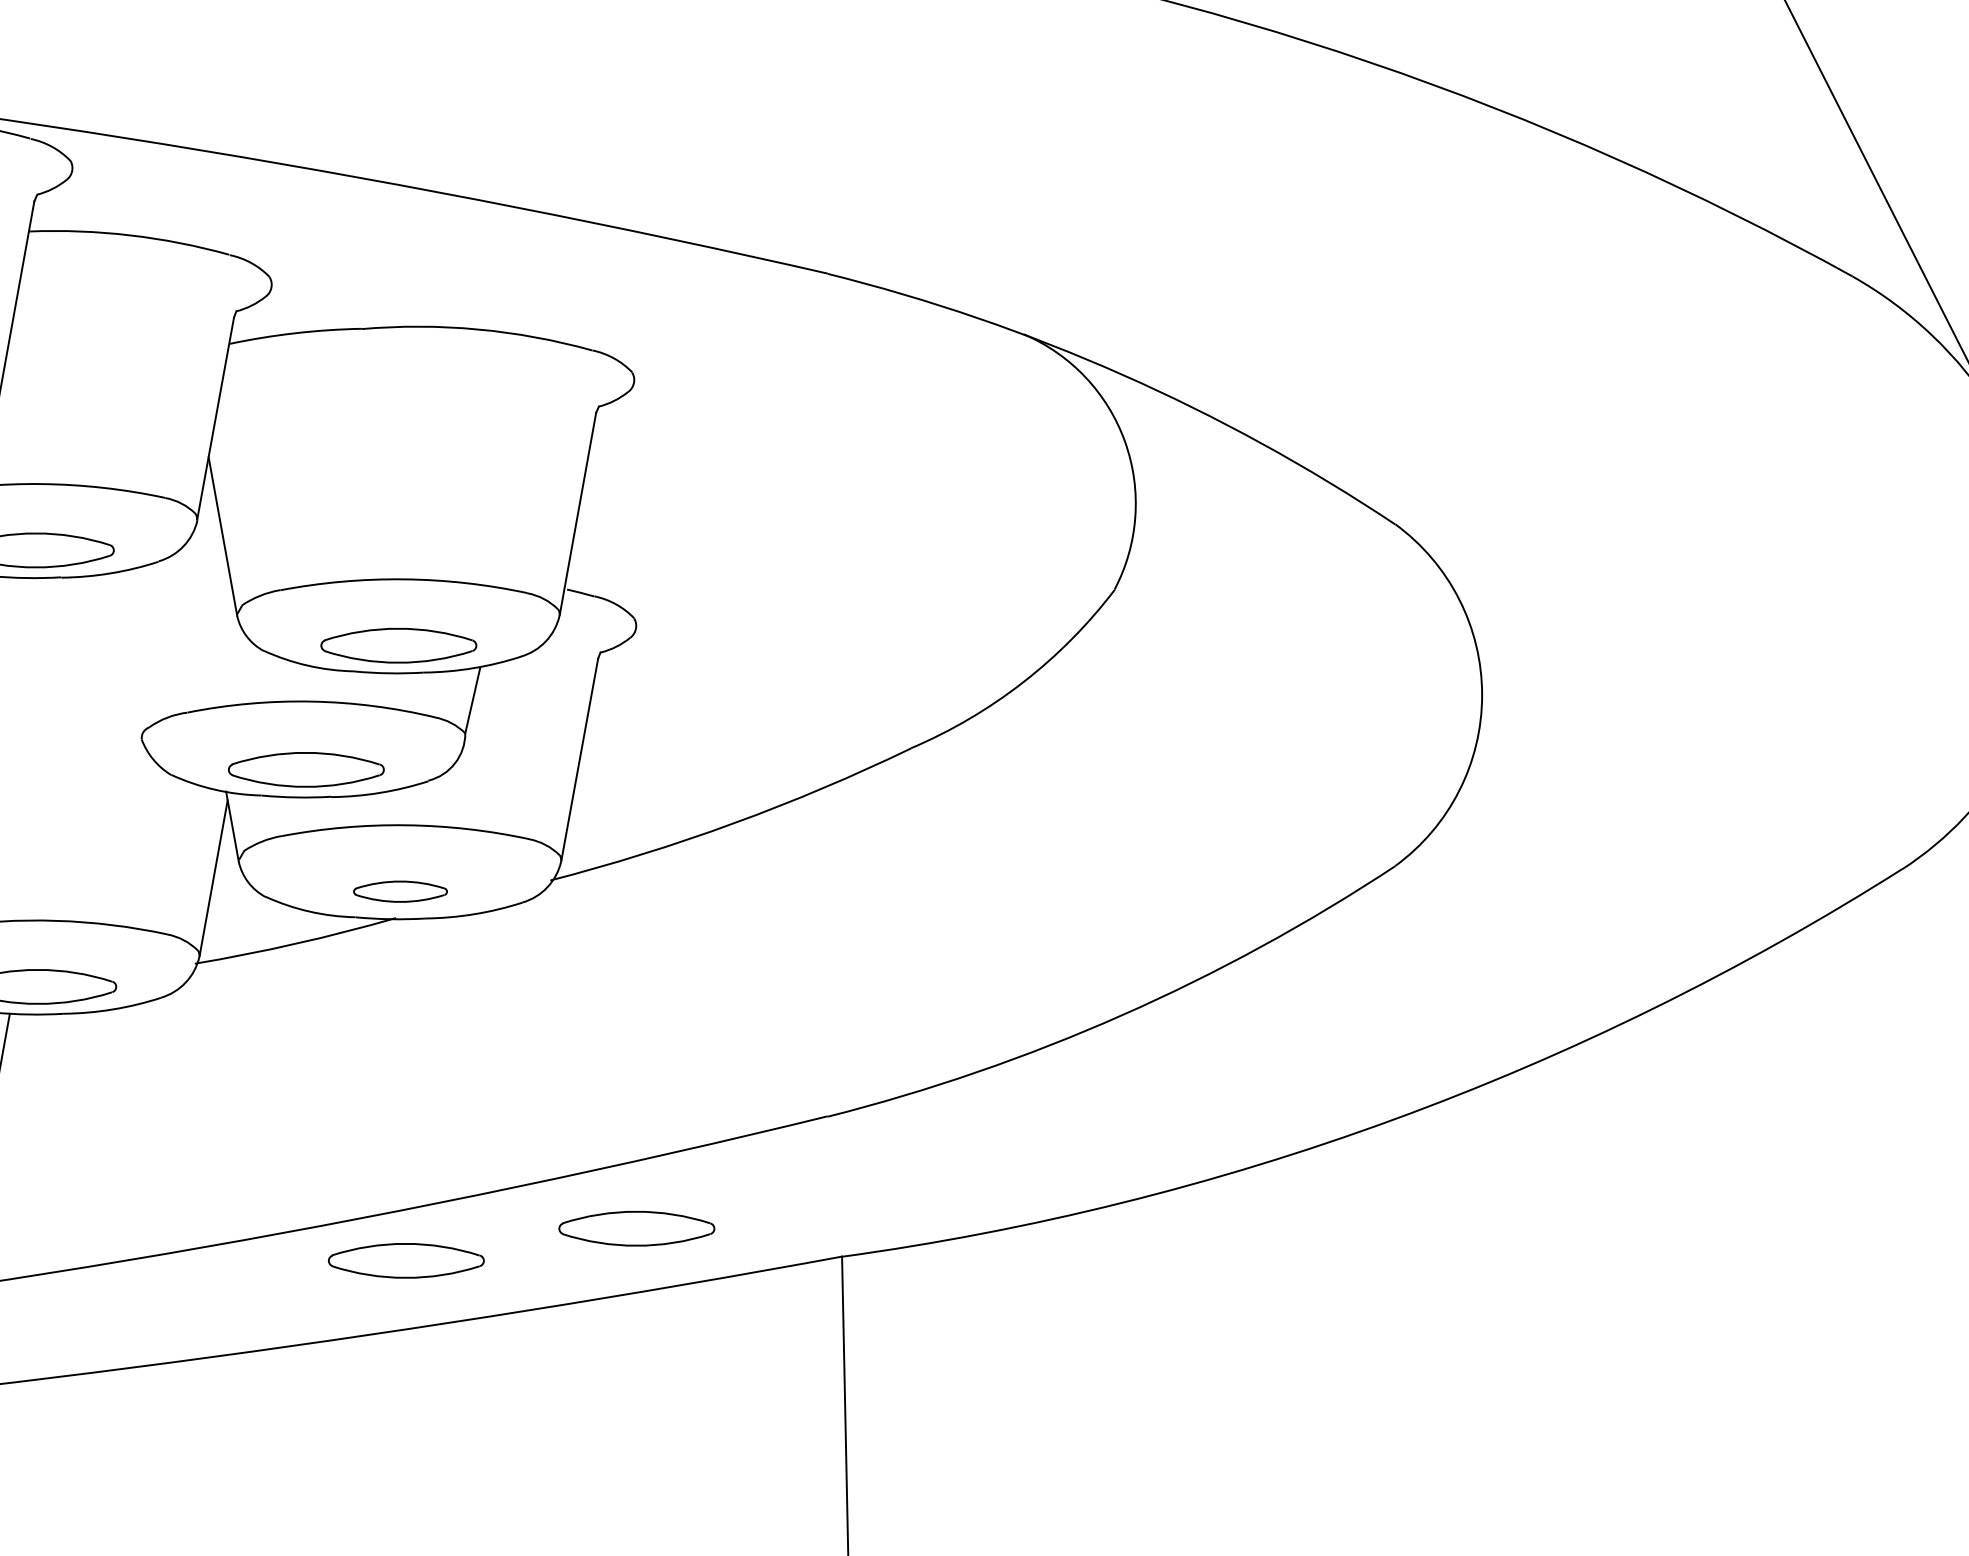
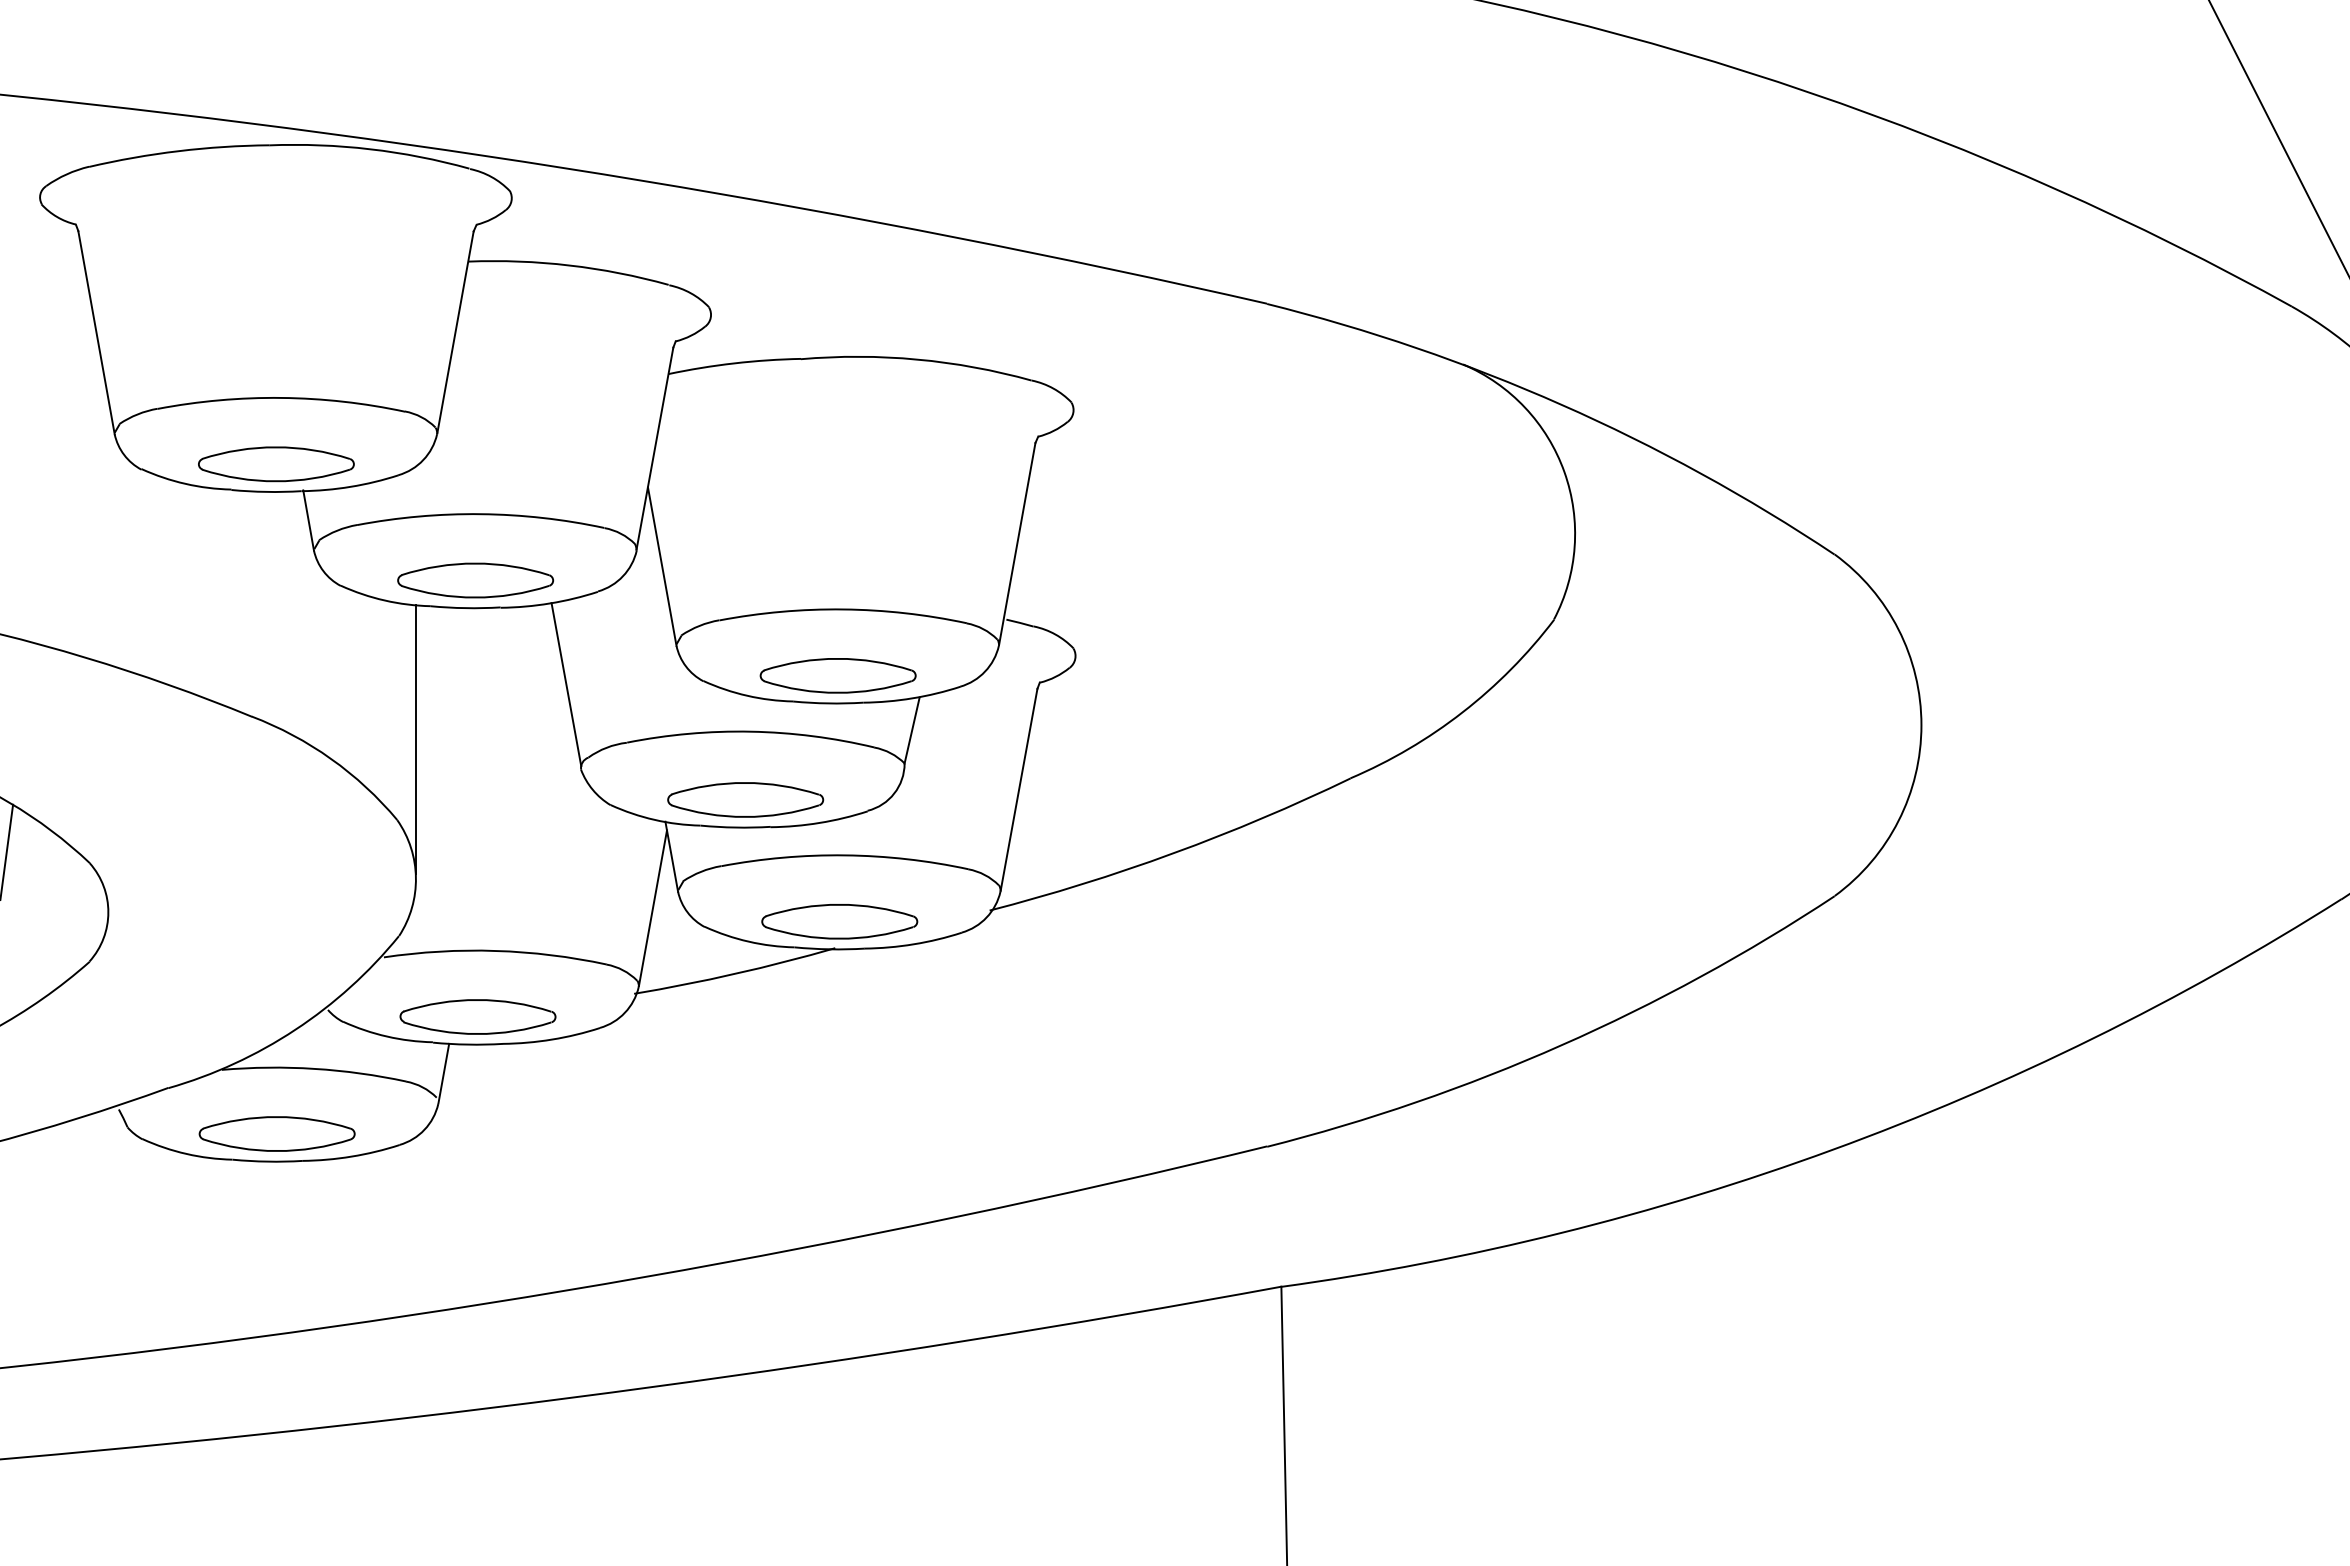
line: (127, 654) -> (566, 684), added
part: (400, 891) -> (839, 921), size x1.67
part: (636, 1228) -> (1075, 1258), removed
part: (406, 1260) -> (845, 1290), removed

